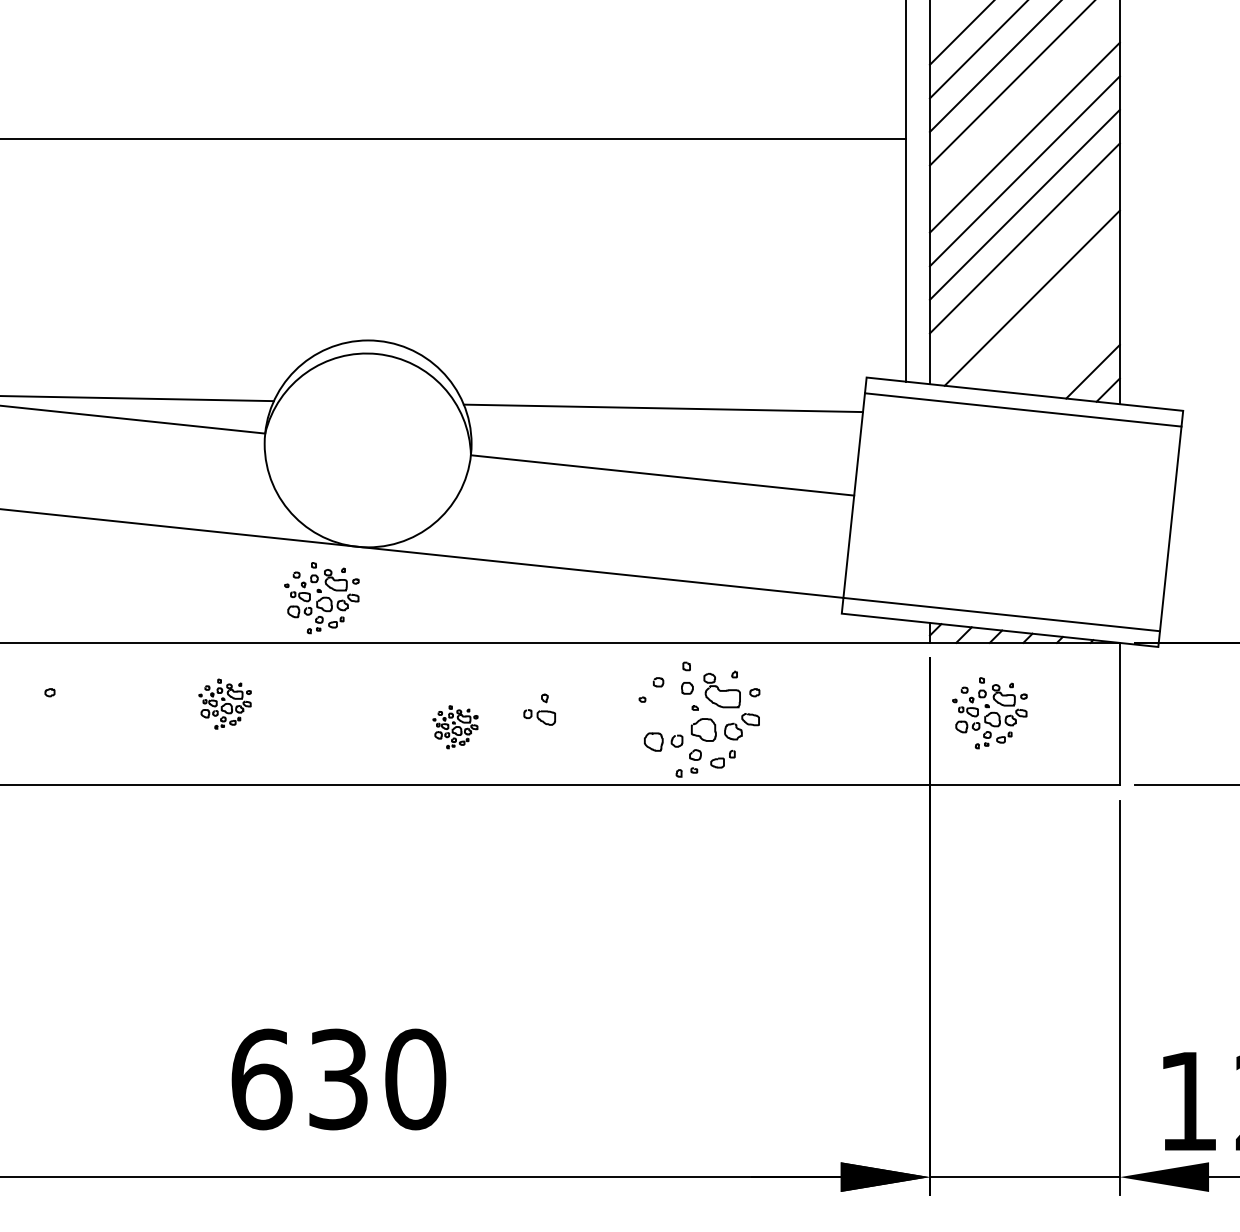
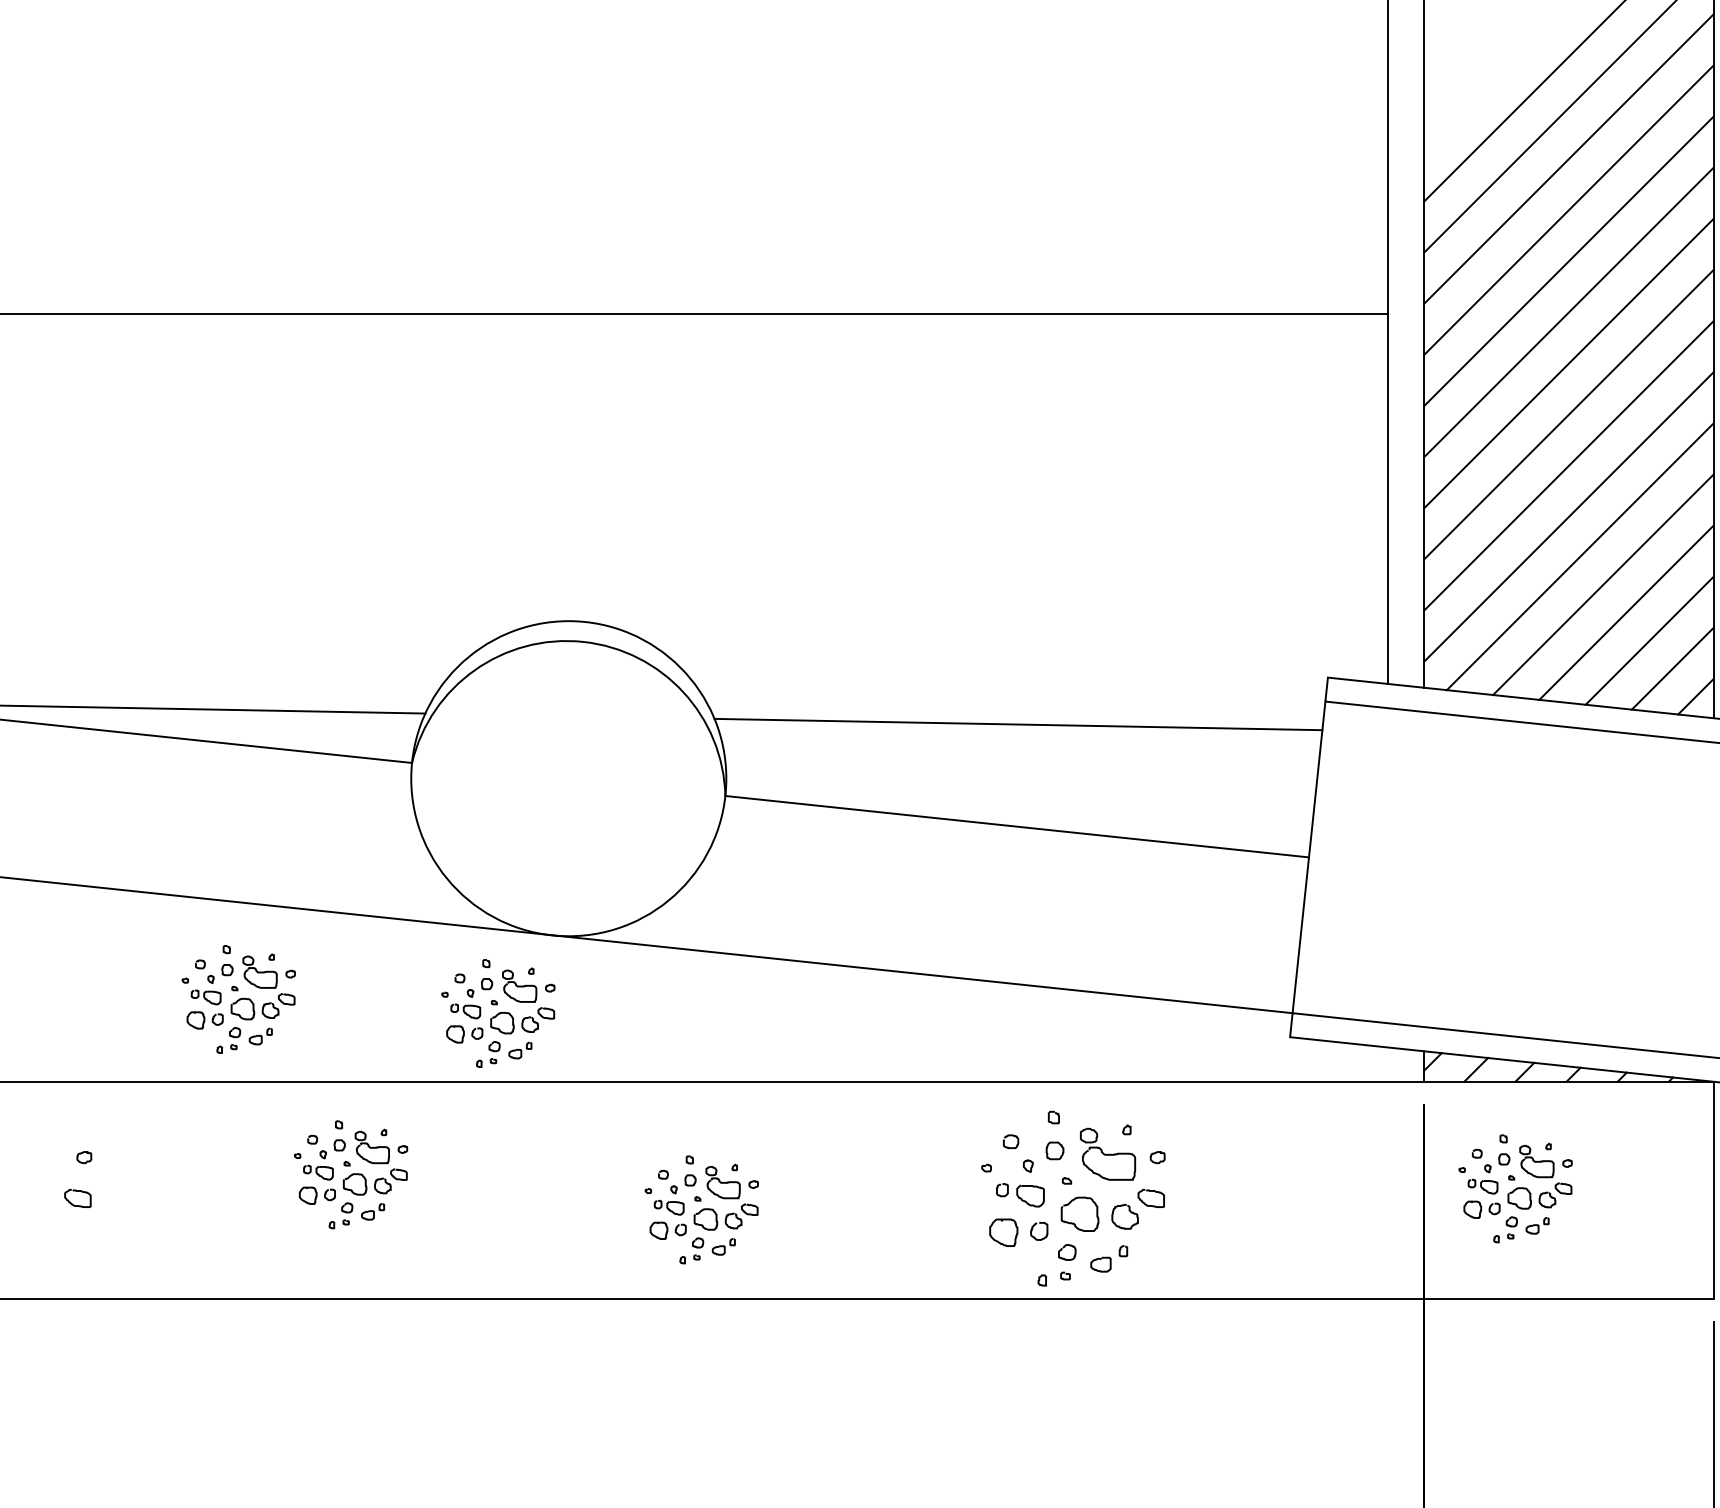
line: (1024, 104) -> (1568, 261), added
line: (1024, 271) -> (1568, 516), added
line: (1047, 316) -> (1603, 584), added
line: (1062, 334) -> (1626, 612), added
line: (1077, 353) -> (1649, 641), added
part: (151, 588) -> (238, 998), added
part: (224, 704) -> (350, 1175), size x1.43
part: (539, 709) -> (1020, 1183), moved
curve: (45, 715) -> (77, 1192), added
part: (455, 727) -> (701, 1210), size x1.67

